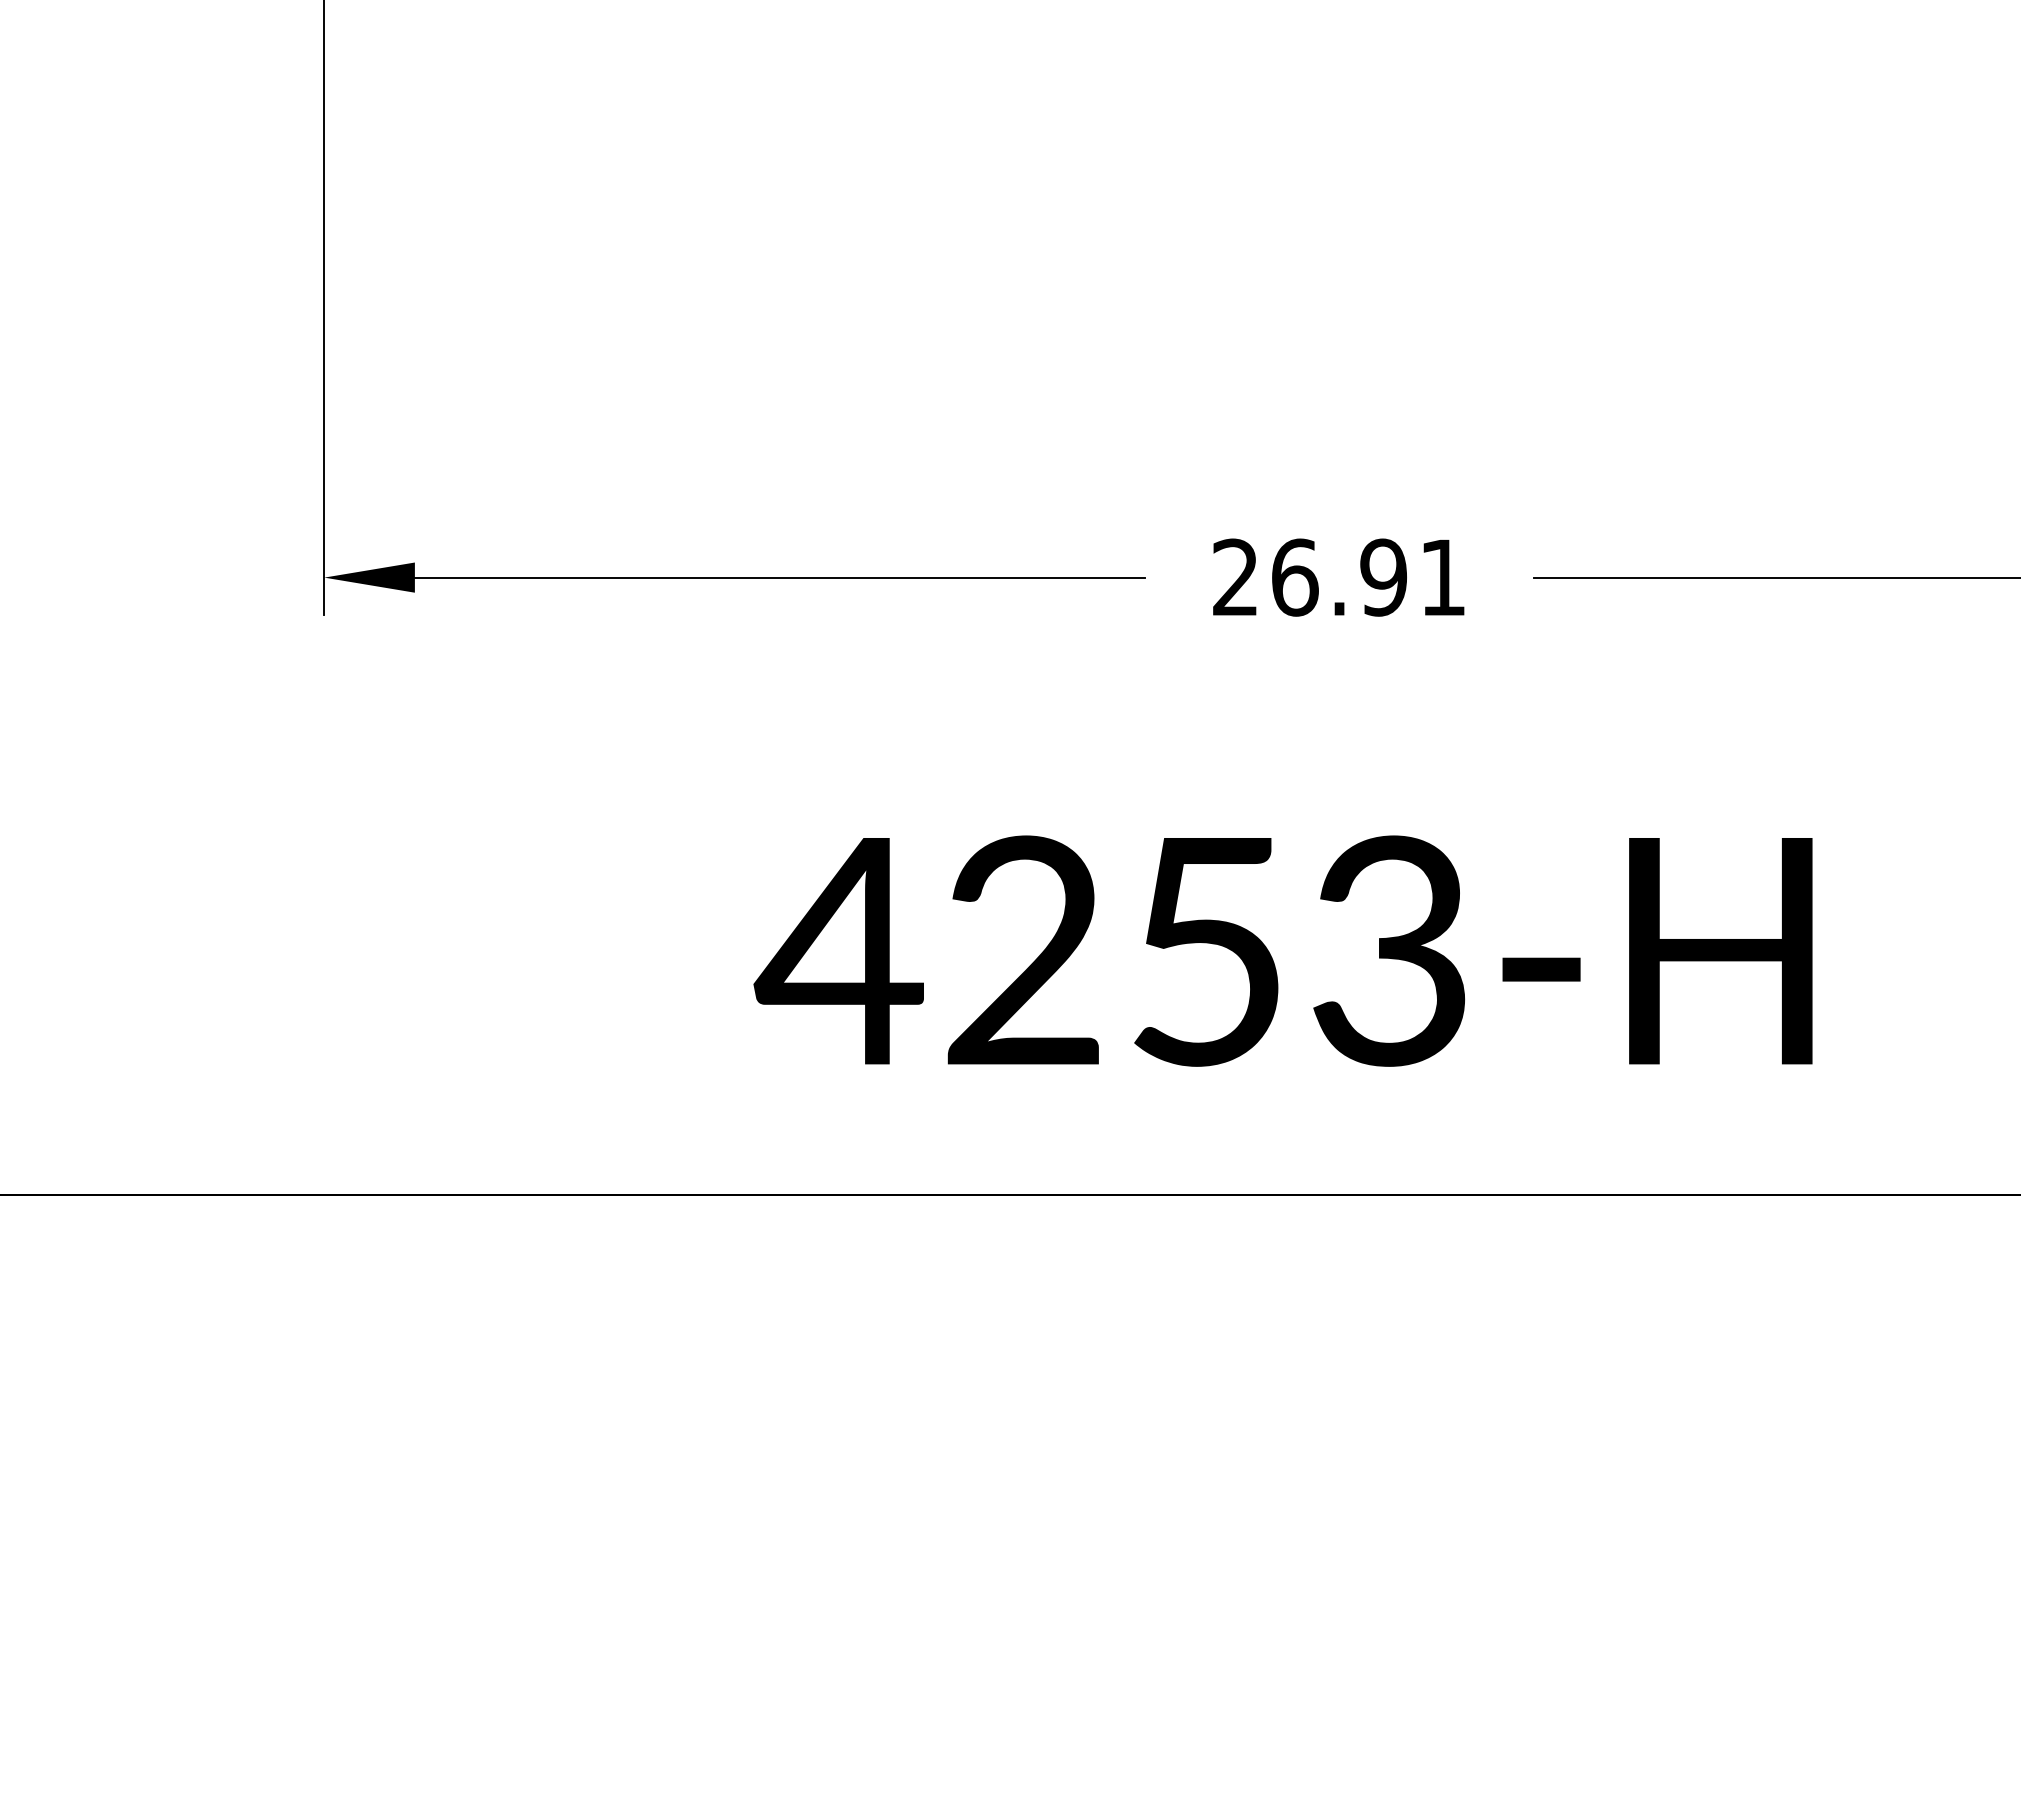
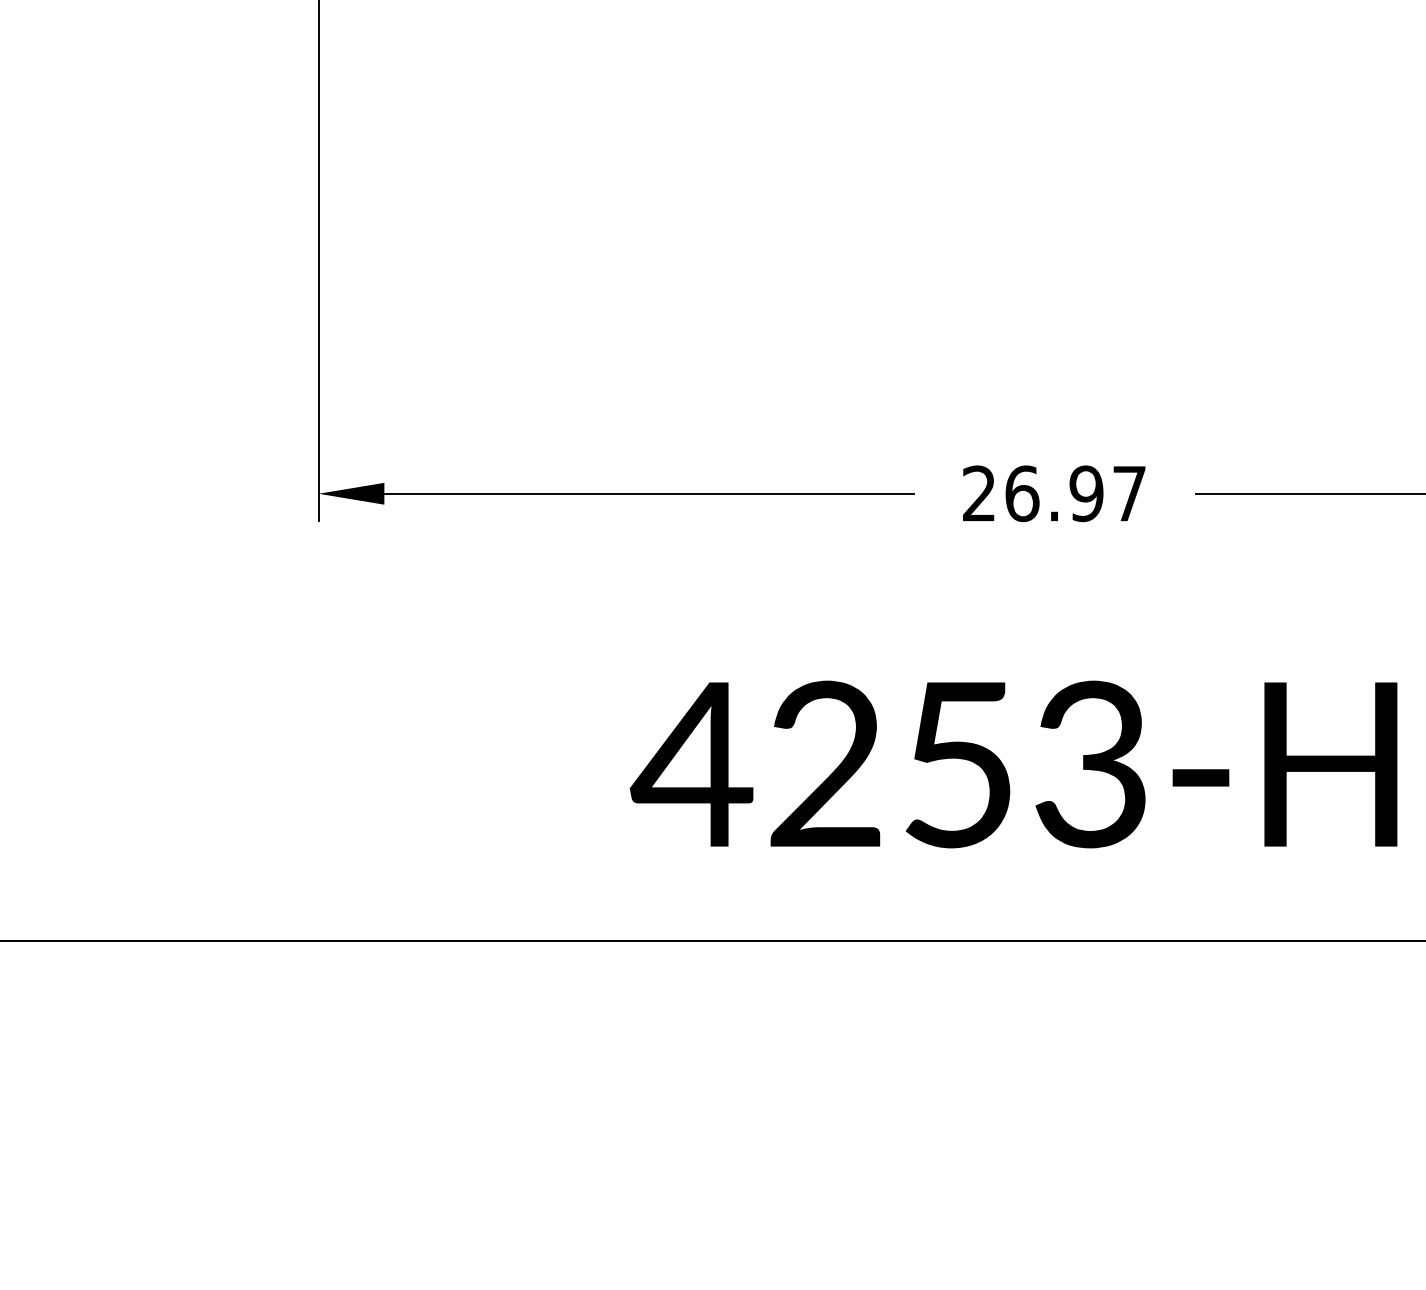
text: (1442, 577) -> (1129, 493), 26.91 -> 26.97

